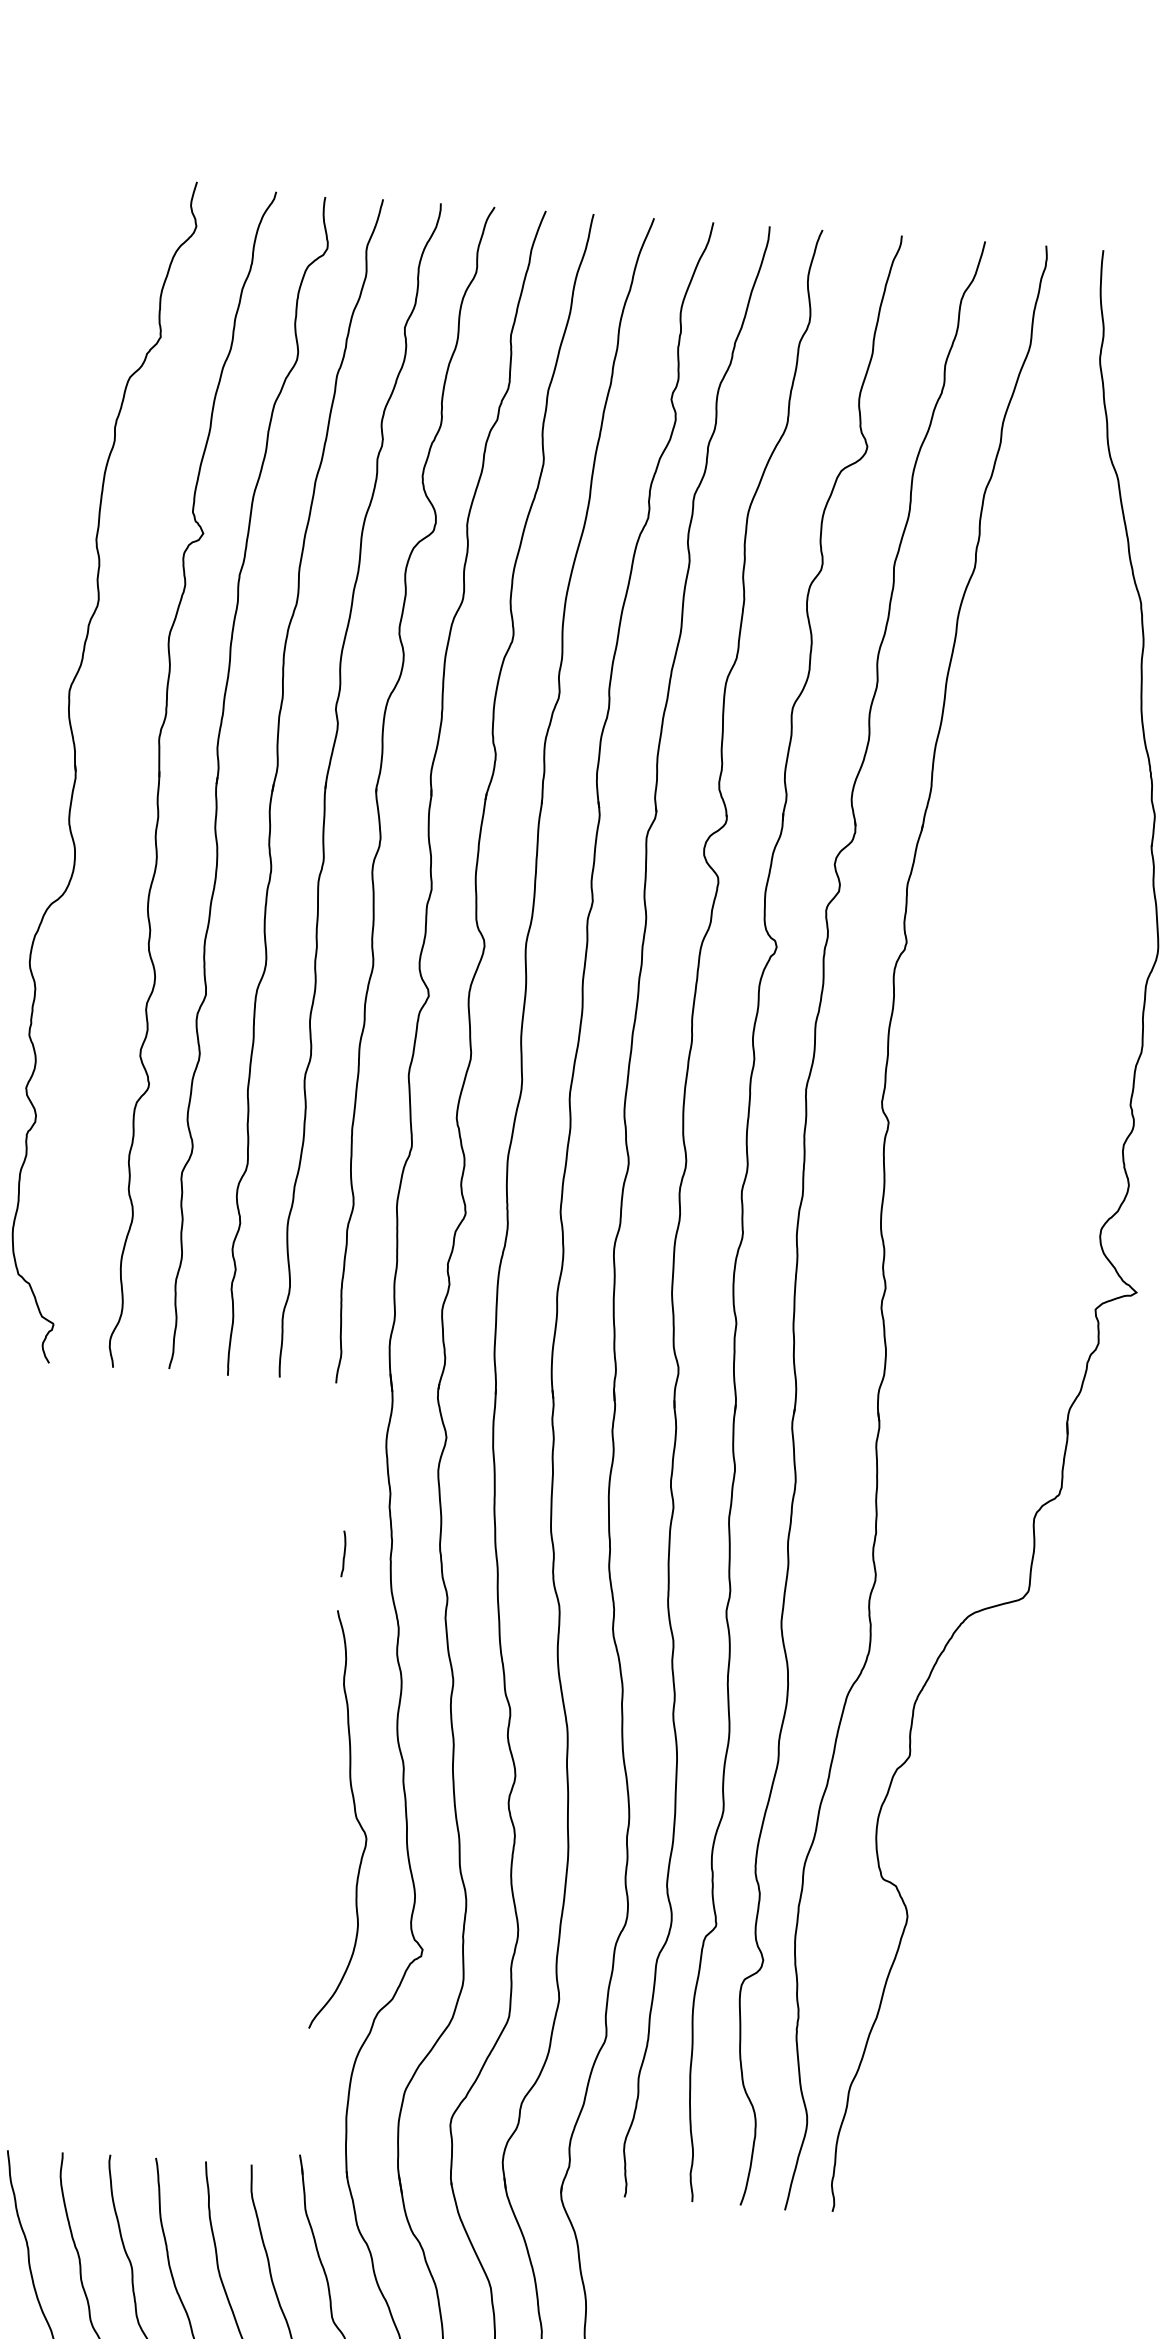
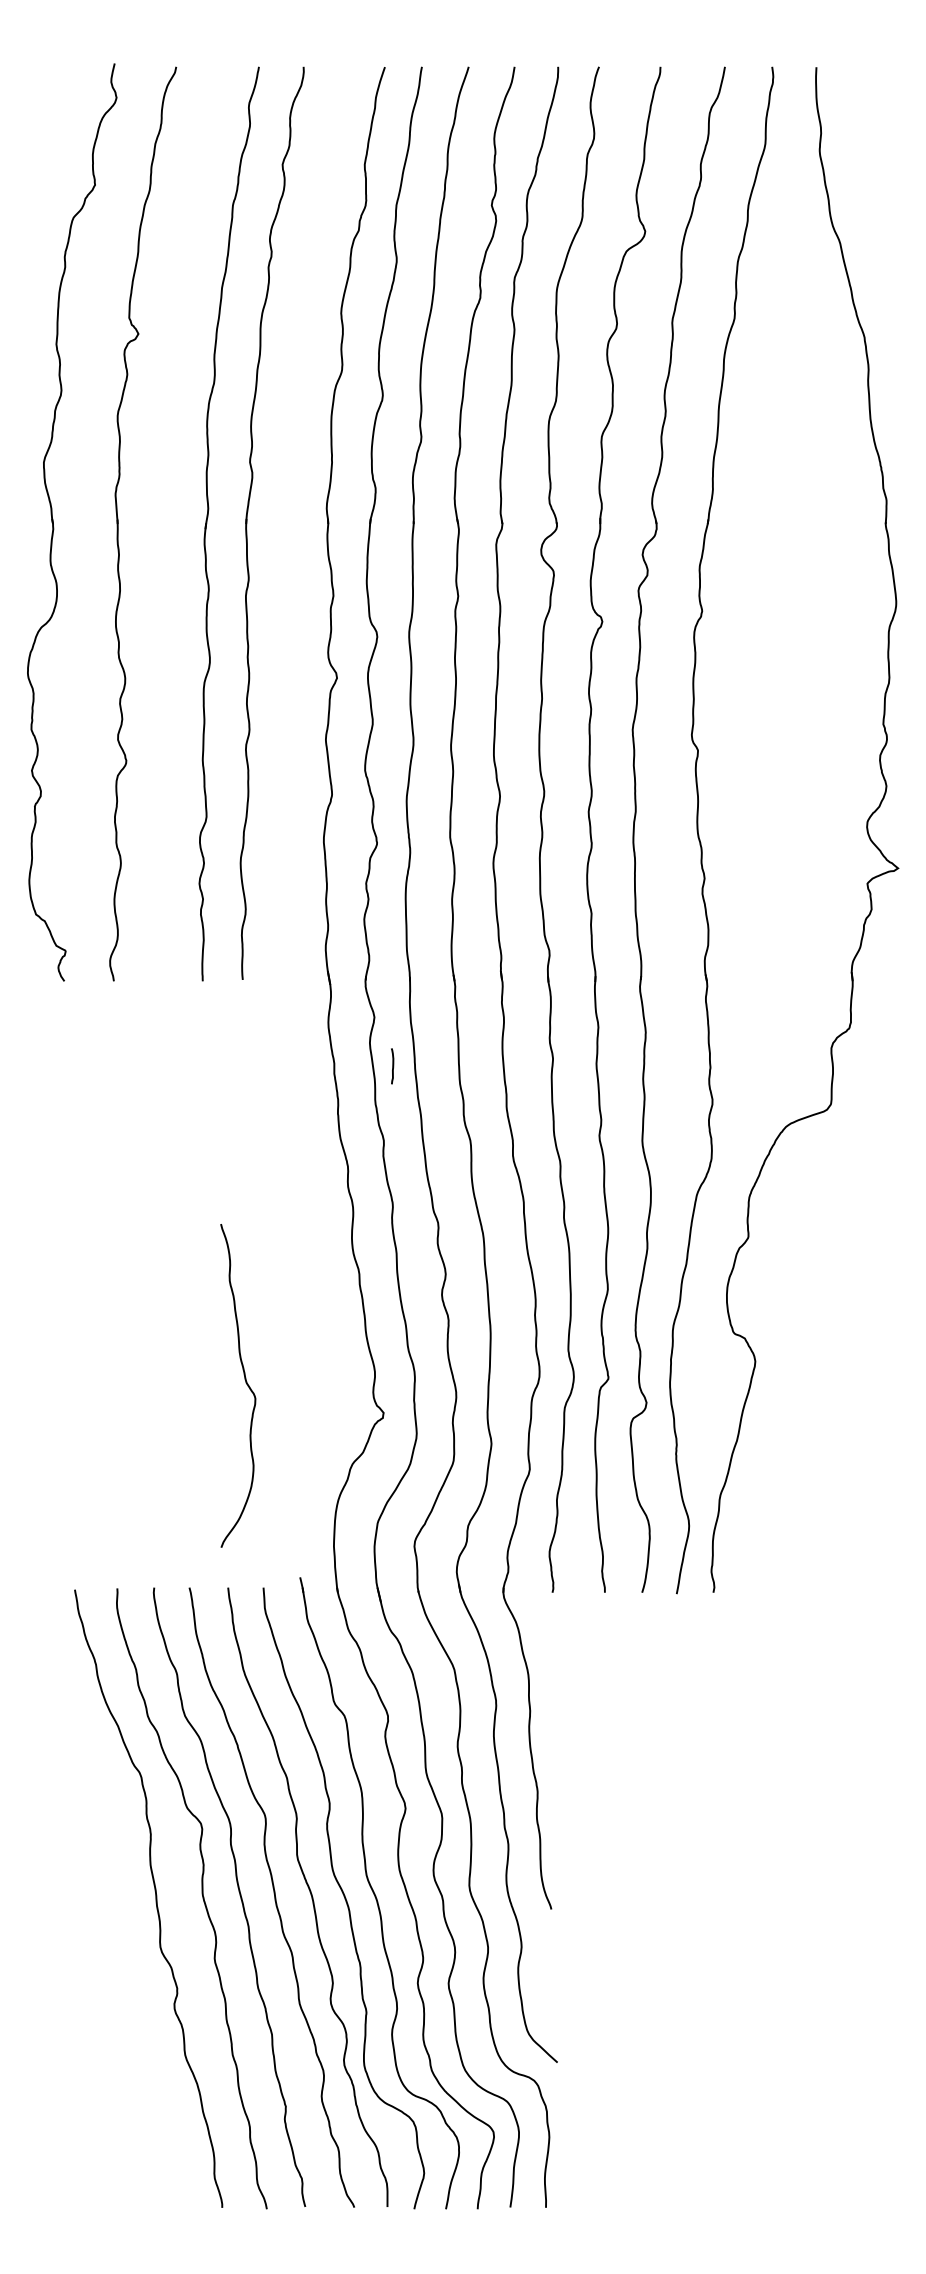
part: (218, 780) -> (163, 523), removed
part: (378, 798) -> (287, 528), removed
curve: (343, 1554) -> (392, 1066), moved
curve: (355, 1818) -> (245, 1383), moved

